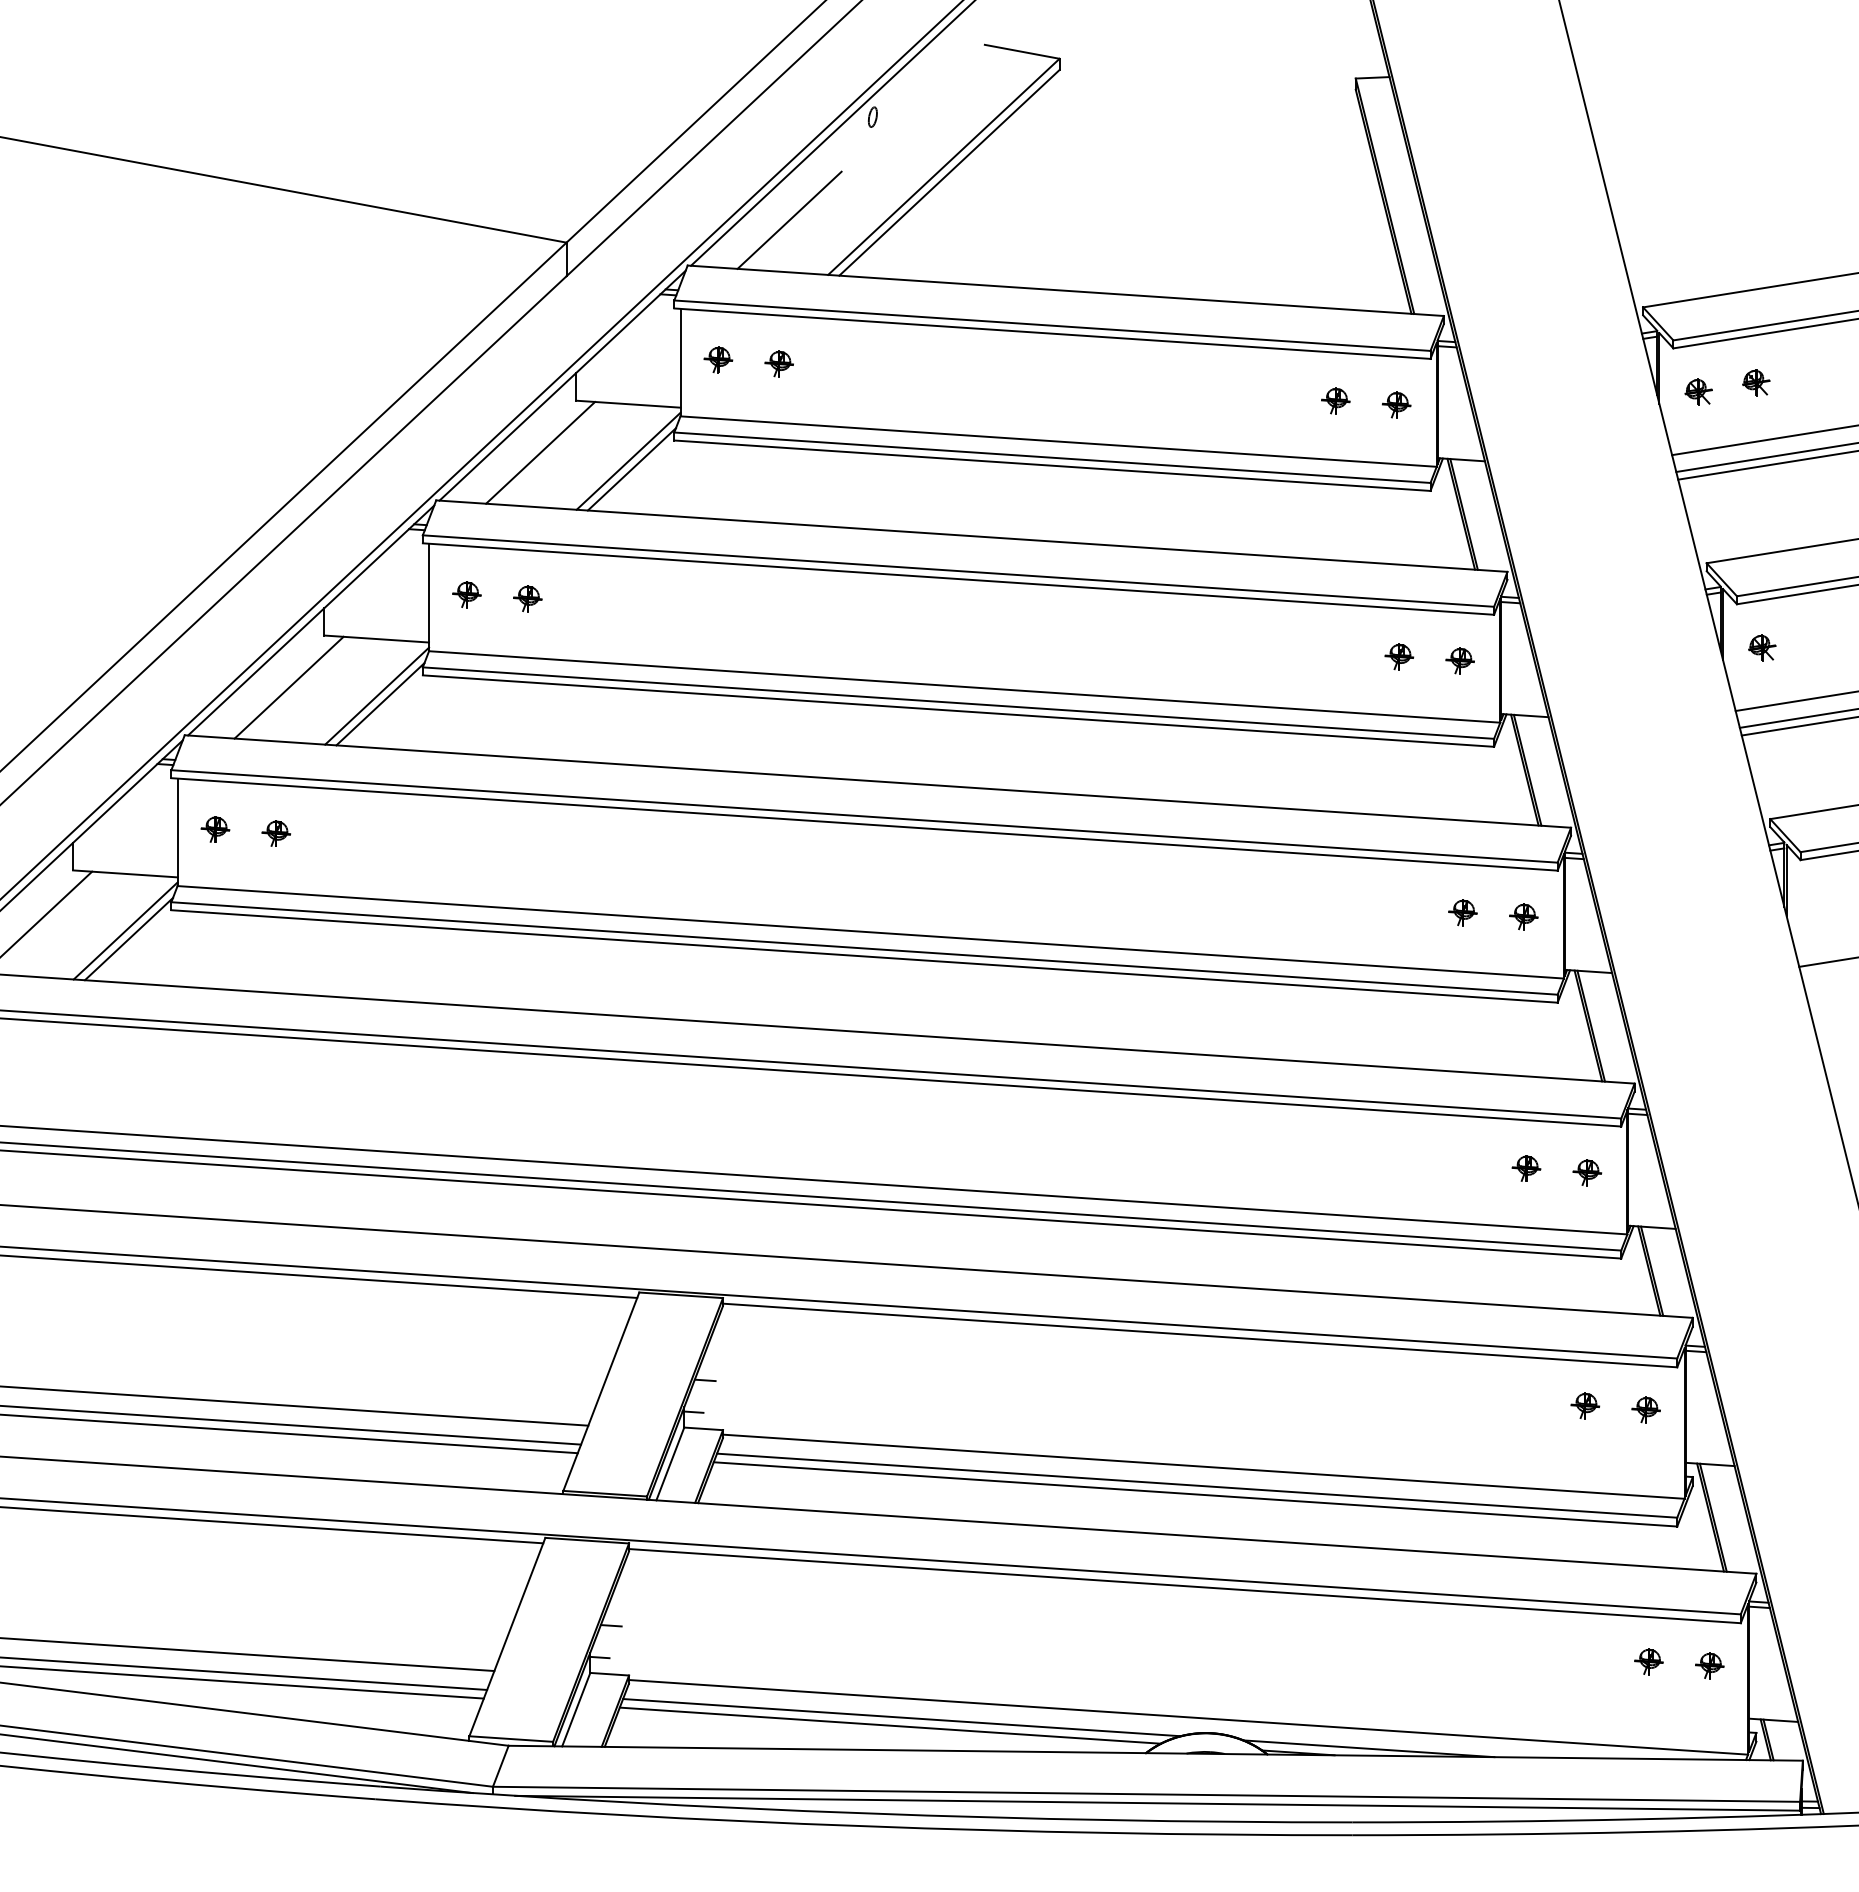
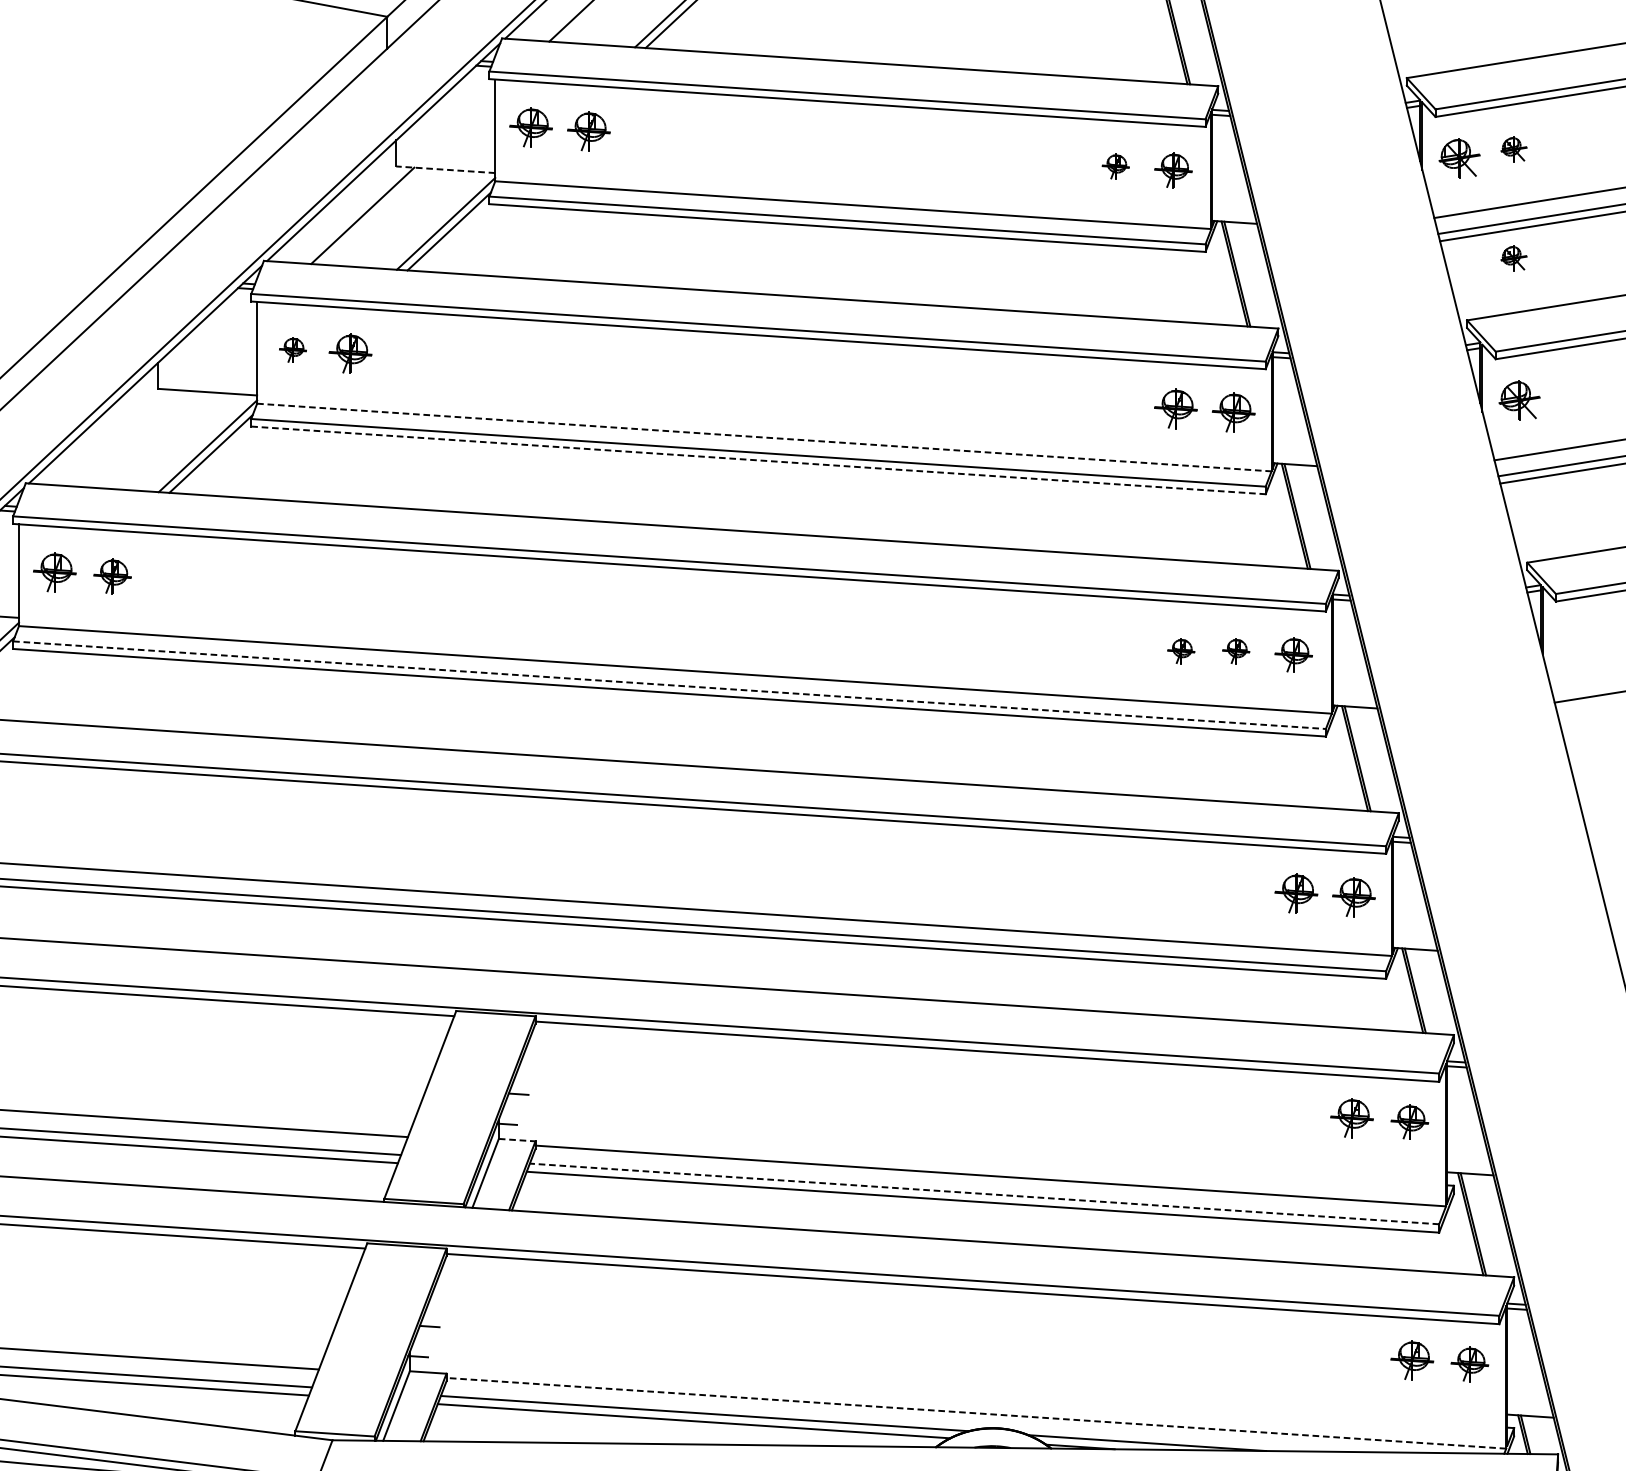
part: (718, 359) -> (531, 127), size x1.6
part: (778, 363) -> (588, 131), size x1.6
part: (1698, 391) -> (1459, 157), size x1.6
line: (627, 404) -> (445, 170), solid -> dashed
part: (1396, 404) -> (1173, 170), size x1.4
part: (1756, 497) -> (1514, 258), added
part: (527, 598) -> (350, 353), size x1.6
part: (1762, 647) -> (1519, 400), size x1.6
part: (1399, 656) -> (1176, 408), size x1.6
part: (1459, 660) -> (1232, 412), size x1.6
line: (964, 686) -> (764, 437), solid -> dashed
line: (288, 687) -> (124, 438), removed
line: (958, 711) -> (758, 460), solid -> dashed
part: (215, 829) -> (54, 572), size x1.6
part: (275, 833) -> (111, 576), size x1.4
part: (1404, 912) -> (1180, 651), added
part: (1523, 916) -> (1293, 654), size x1.4
line: (864, 948) -> (669, 685), solid -> dashed
part: (1526, 1168) -> (1296, 893), size x1.6
part: (1587, 1172) -> (1354, 897), size x1.6
part: (1585, 1405) -> (1352, 1118), size x1.6
part: (1645, 1409) -> (1409, 1121), size x1.4
line: (704, 1428) -> (517, 1139), solid -> dashed
line: (1196, 1485) -> (983, 1193), solid -> dashed
part: (1648, 1661) -> (1411, 1360), size x1.6
part: (1709, 1665) -> (1469, 1364), size x1.4
line: (1188, 1717) -> (976, 1413), solid -> dashed

